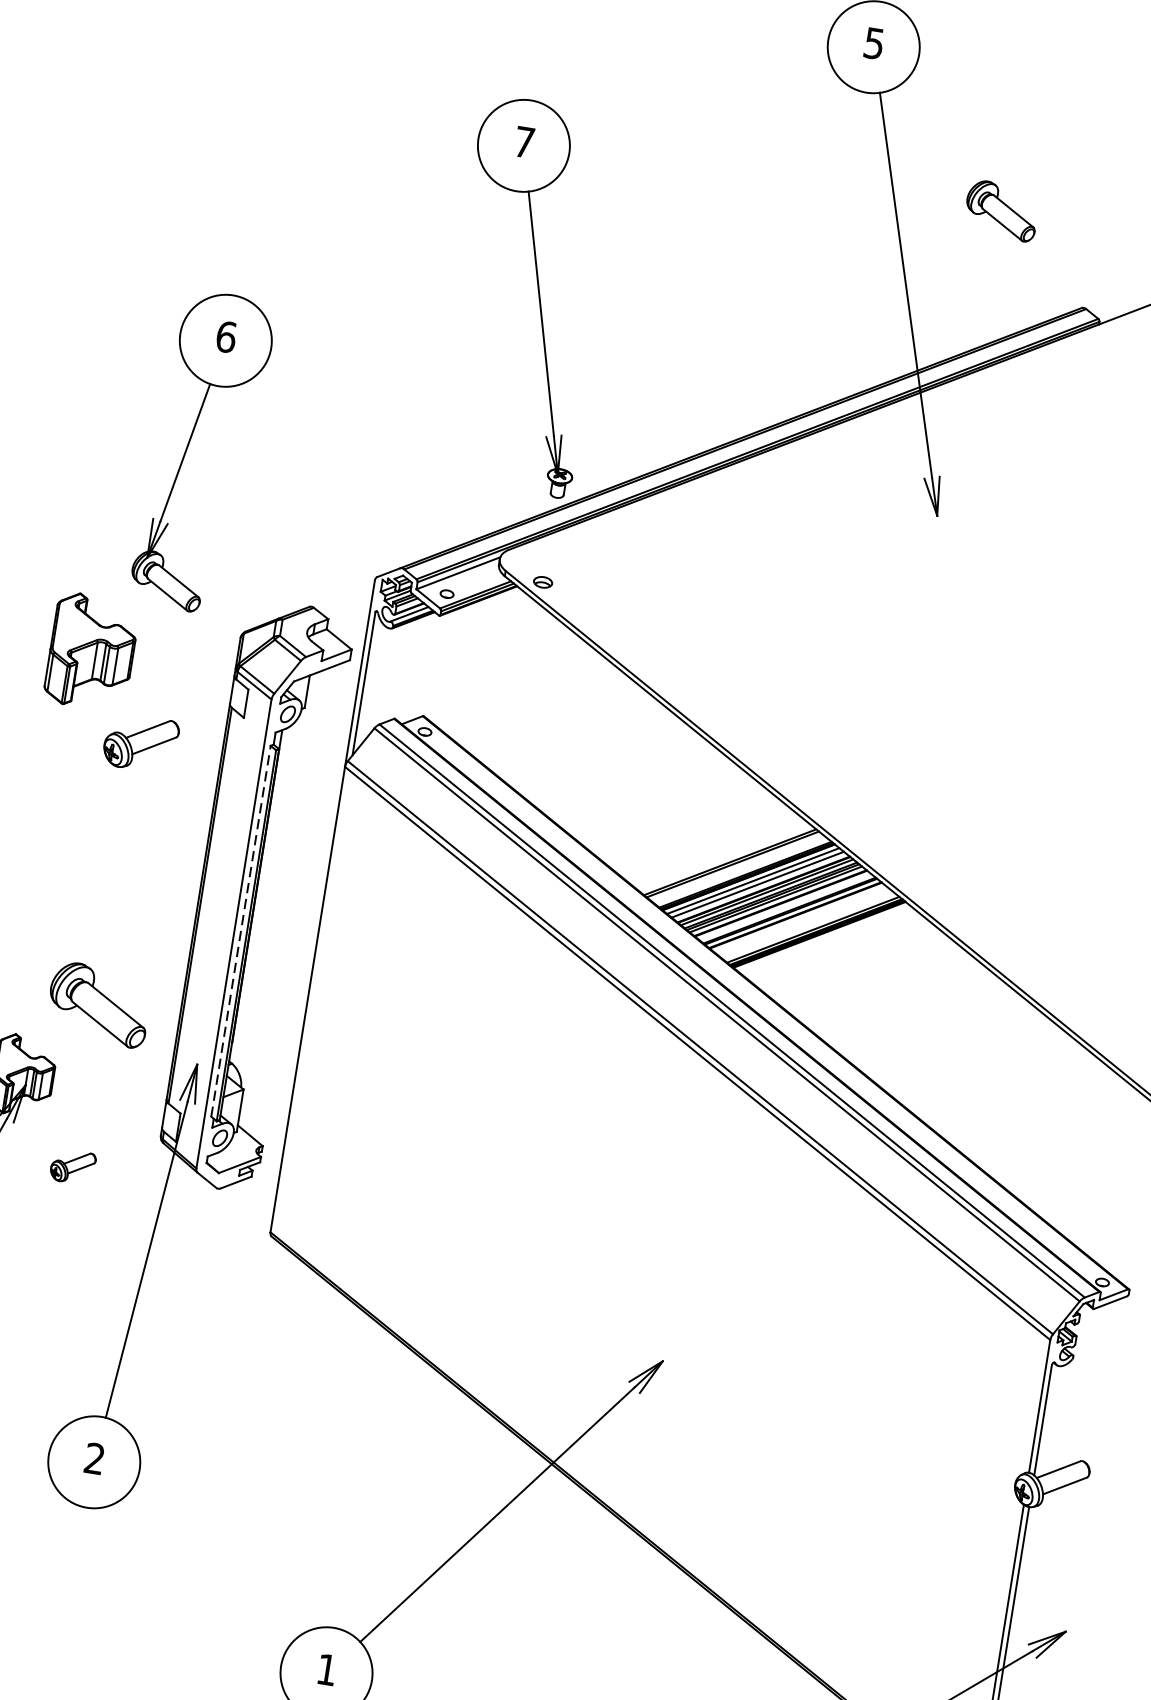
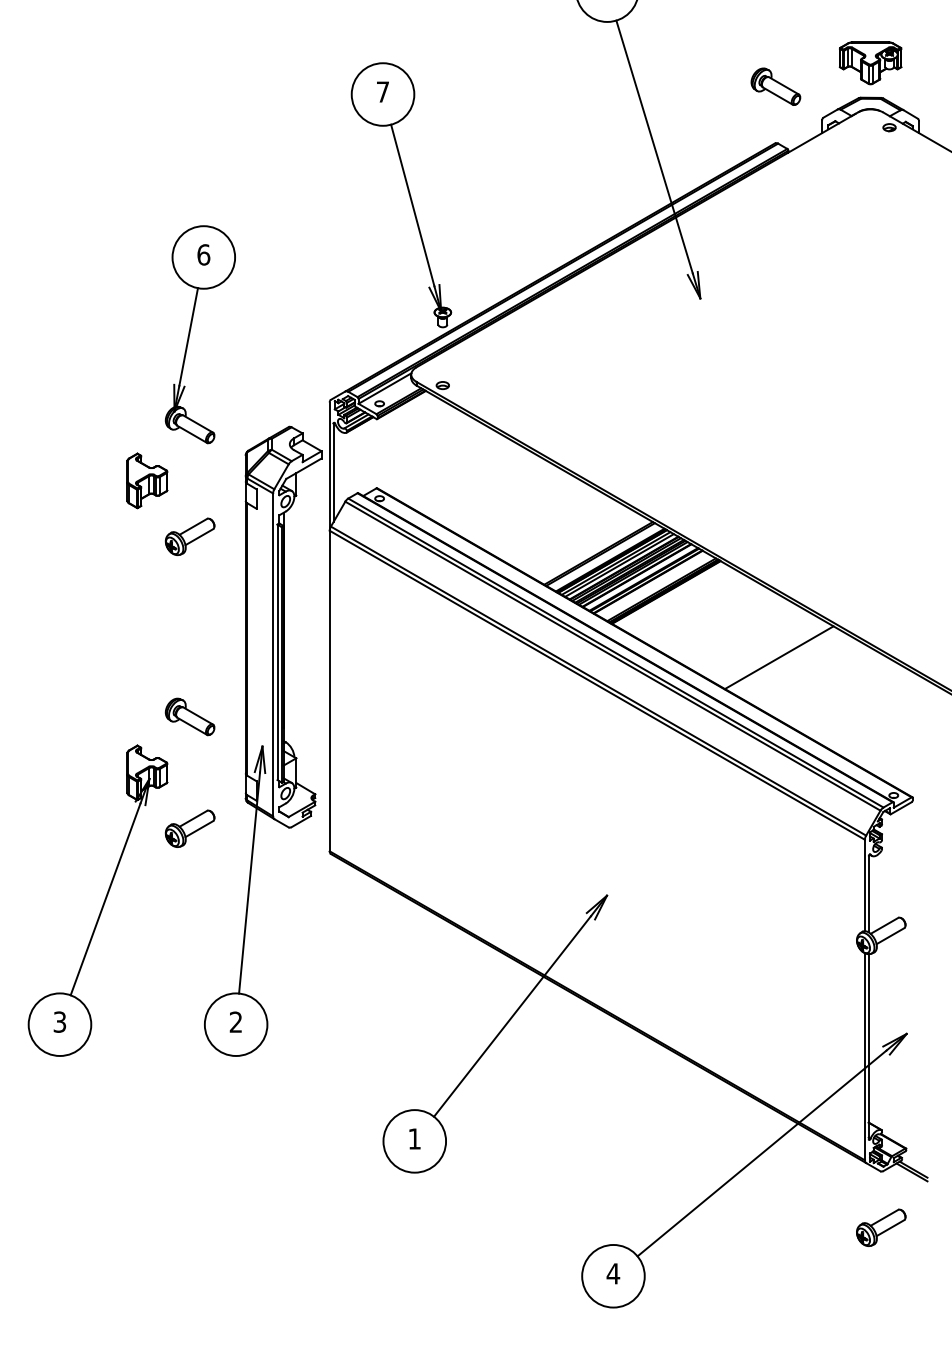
part: (1001, 210) -> (775, 86), moved
part: (92, 651) -> (147, 480), size x0.71
line: (240, 931) -> (277, 652), dashed -> solid
part: (98, 1003) -> (189, 716), size x0.71
line: (967, 1055) -> (778, 657), added
part: (72, 1166) -> (189, 828), size x1.67

